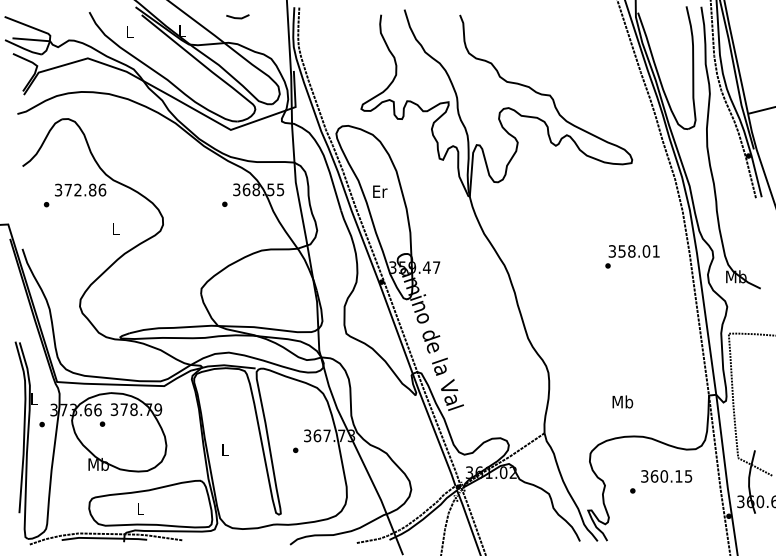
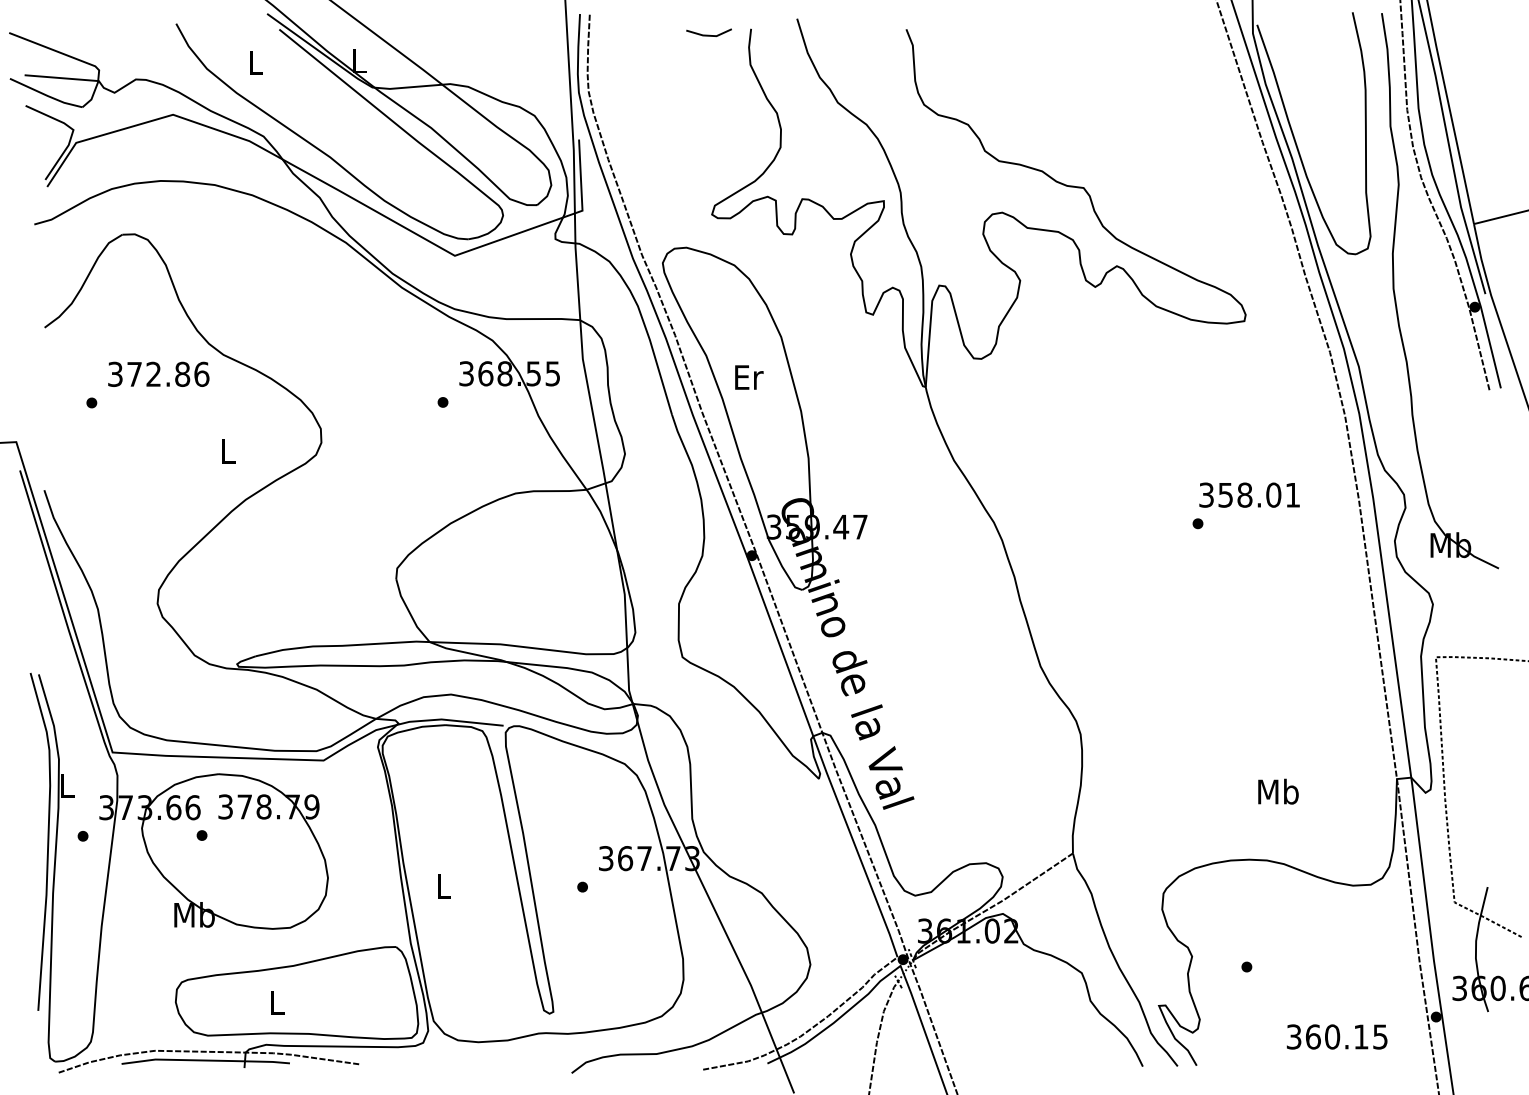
line: (237, 17) -> (708, 34), moved
text: (622, 401) -> (1277, 790), moved
text: (666, 476) -> (1336, 1037), moved

